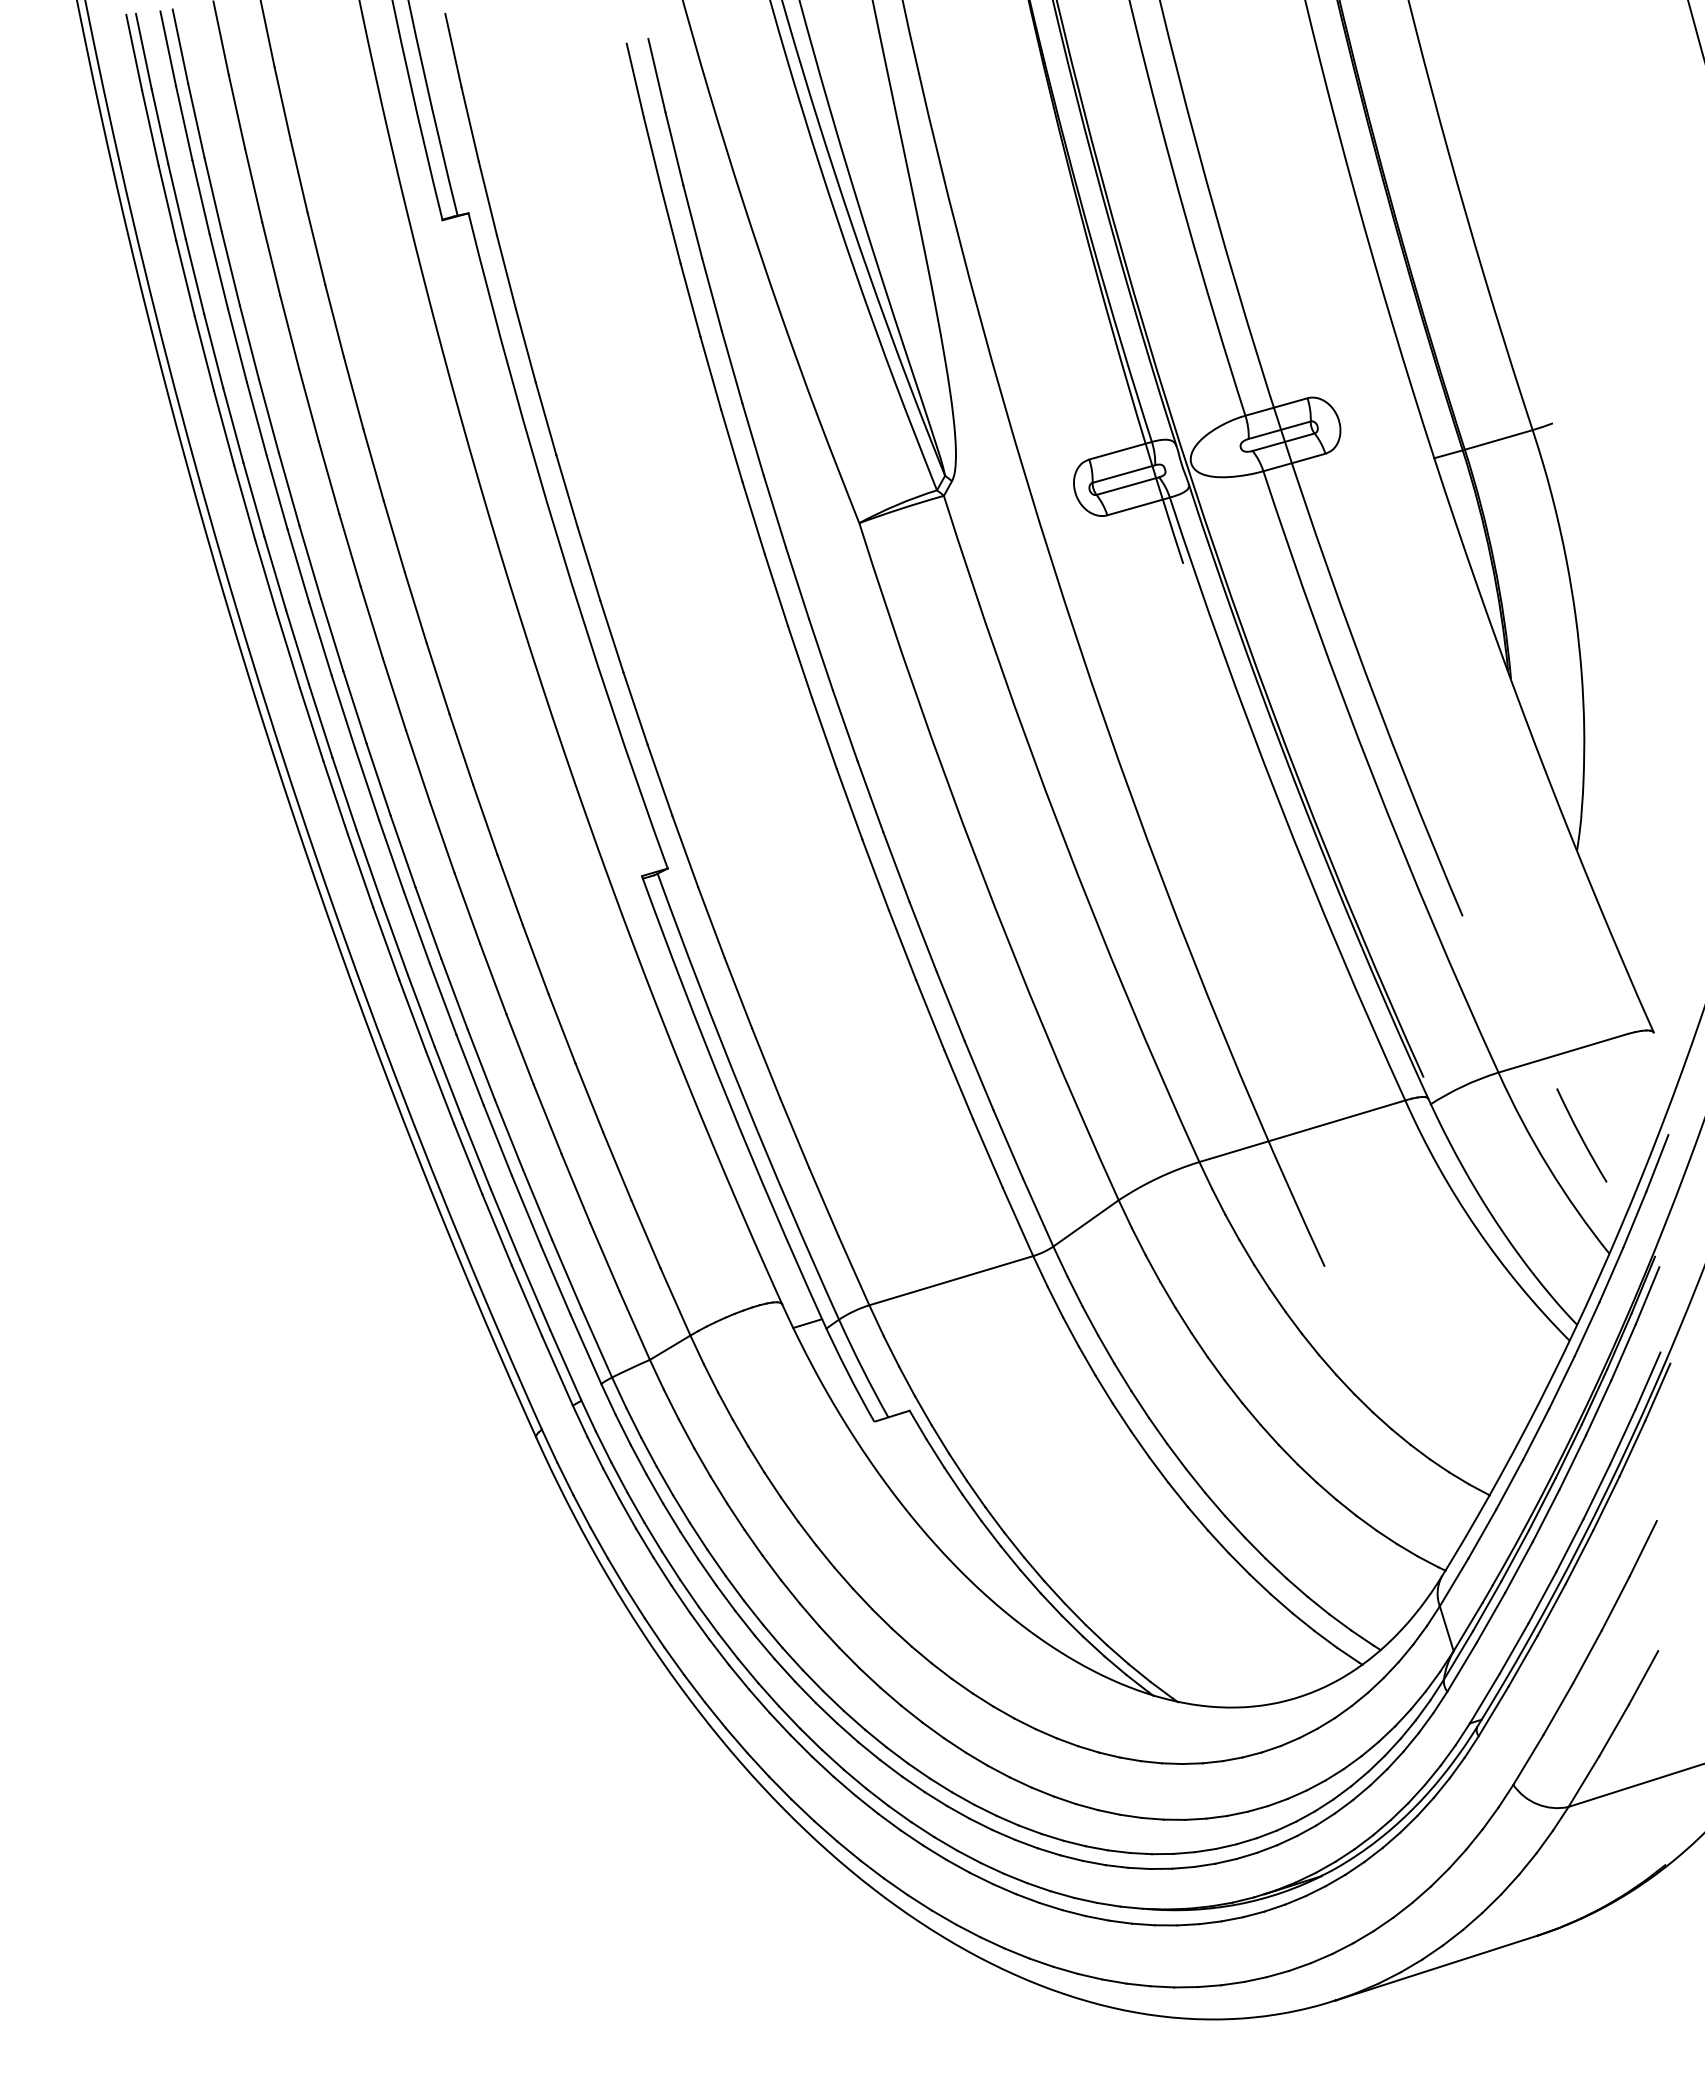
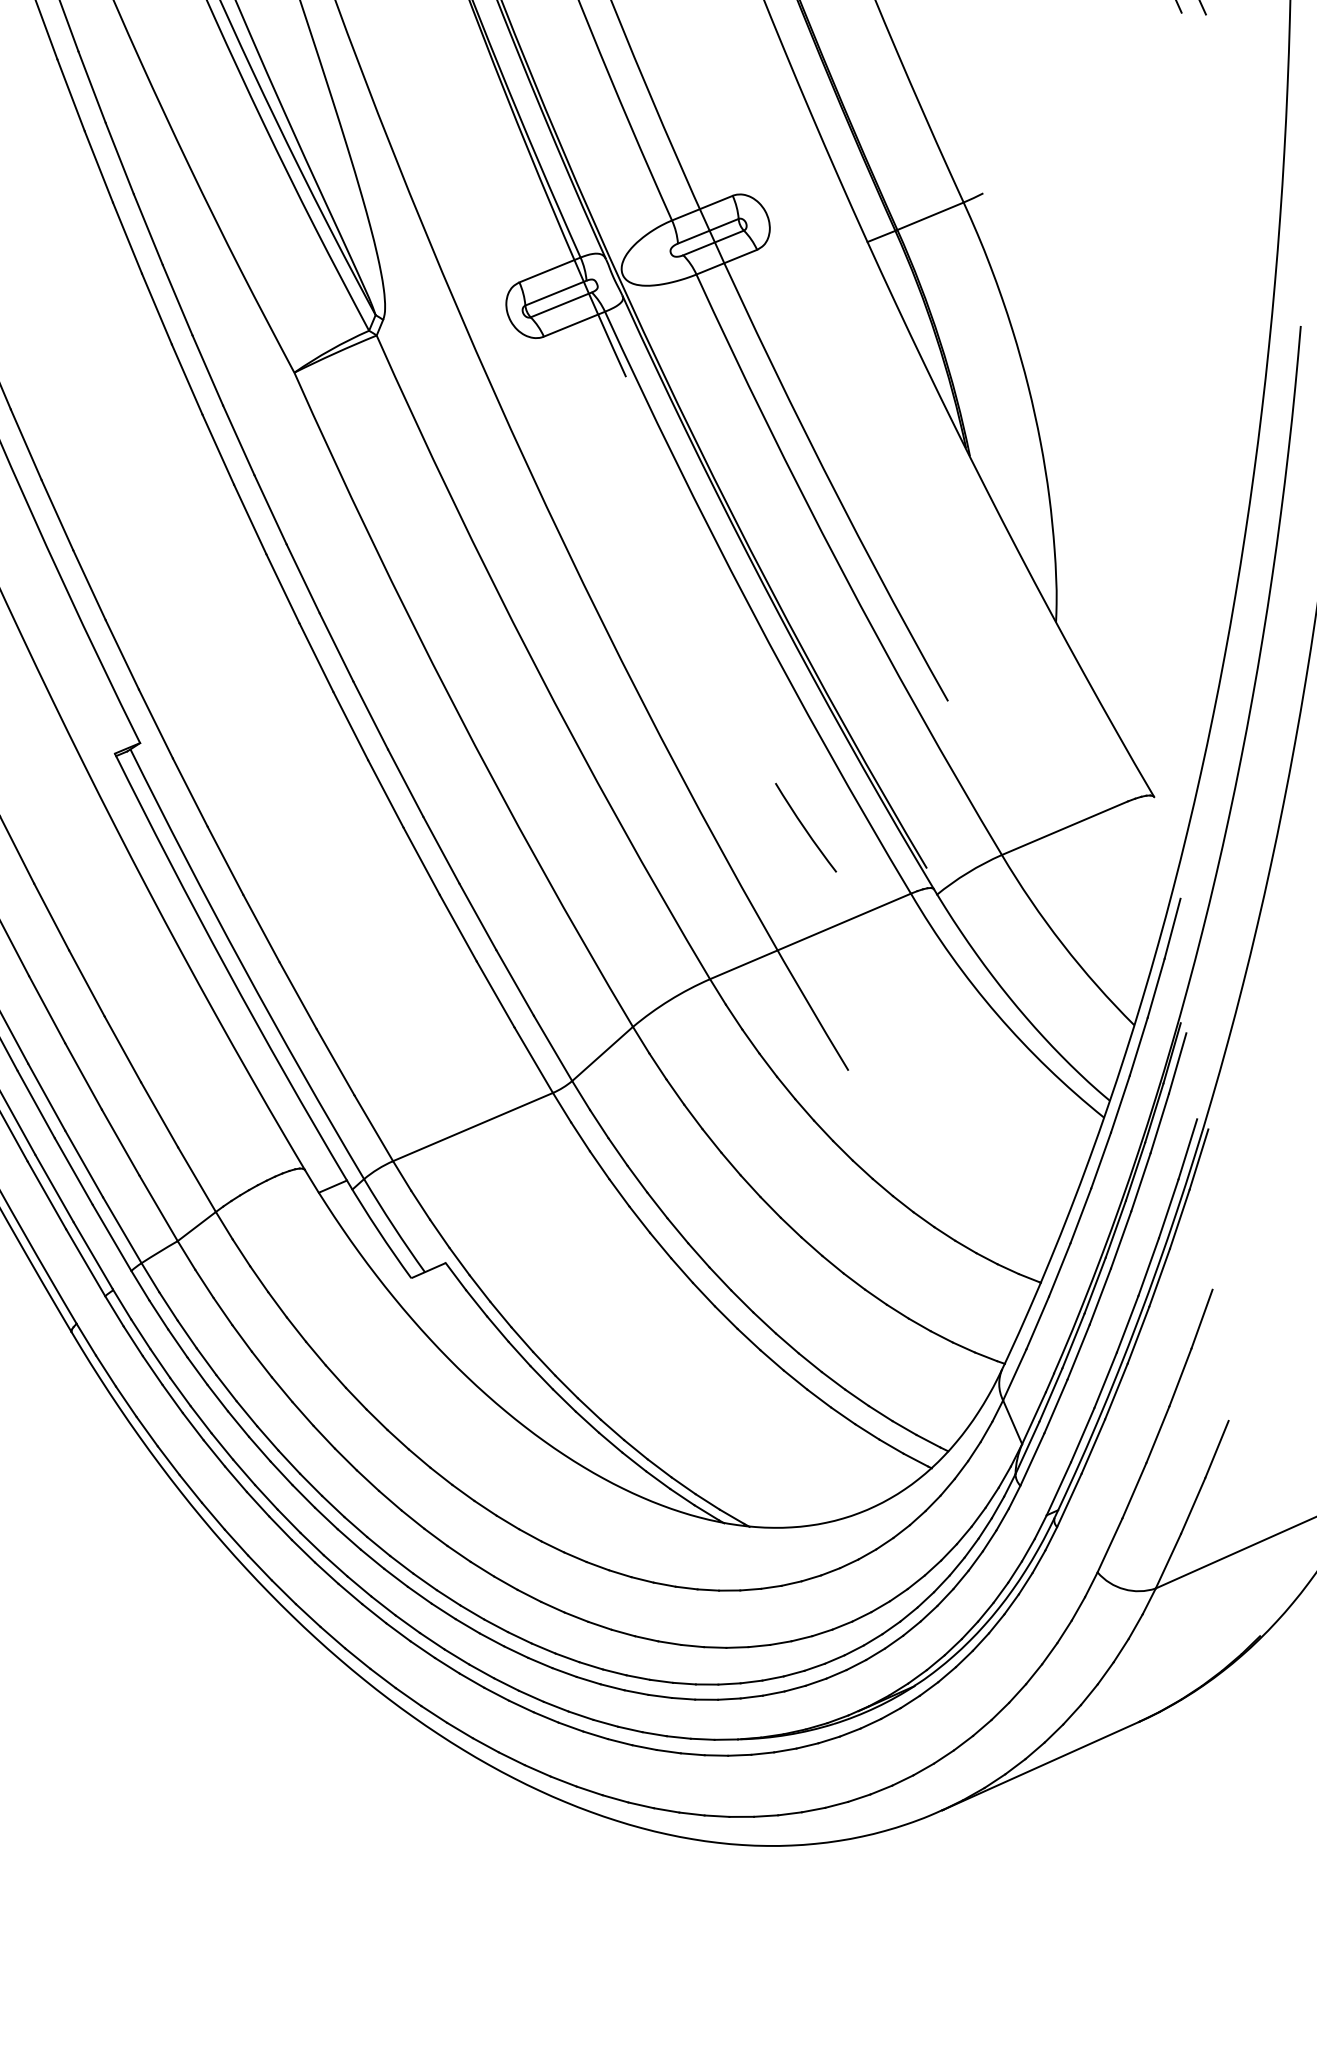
curve: (1581, 1135) -> (805, 827), moved

